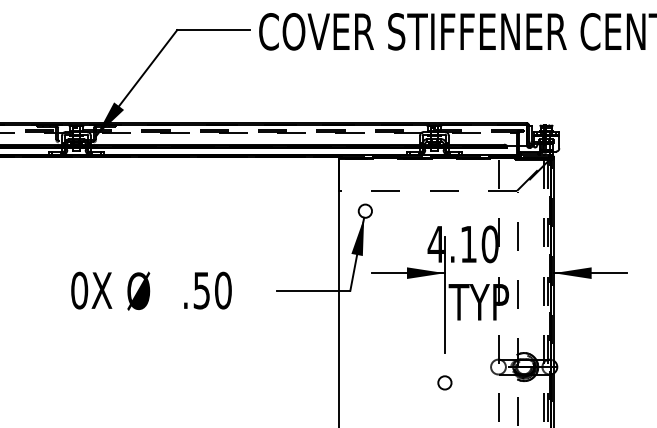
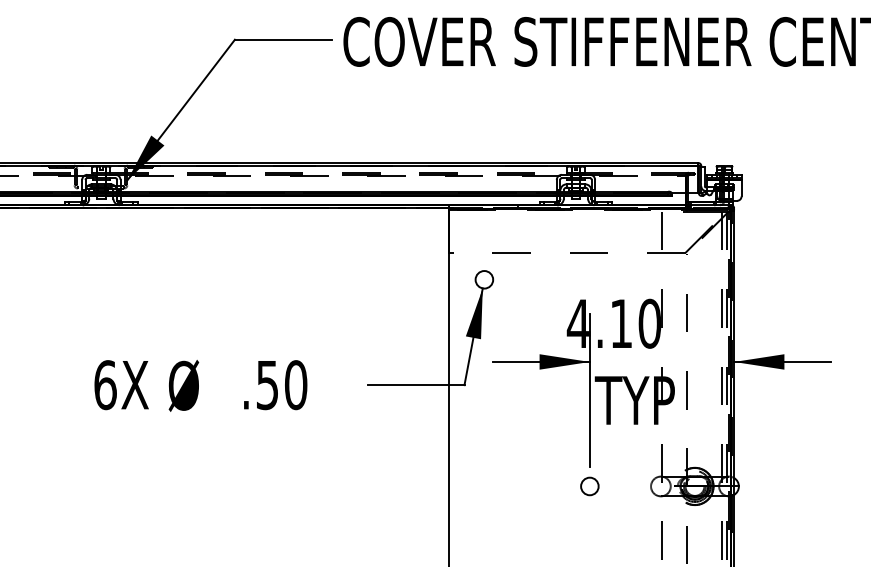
text: (79, 290) -> (105, 384), 0X -> 6X
circle: (444, 382) -> (589, 486), moved

